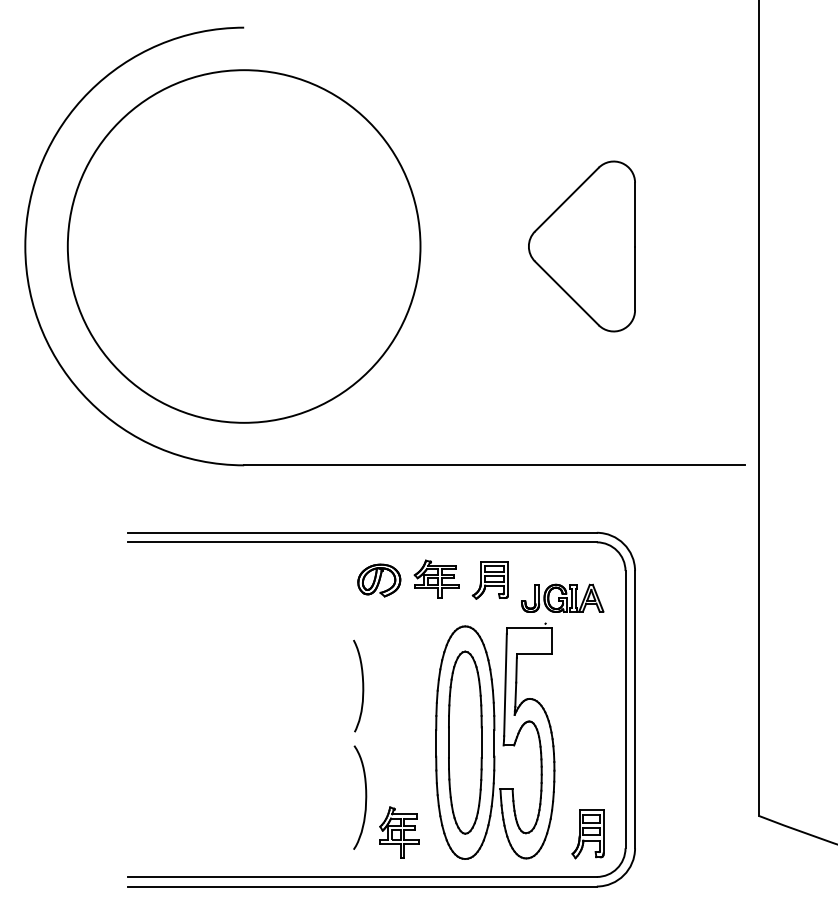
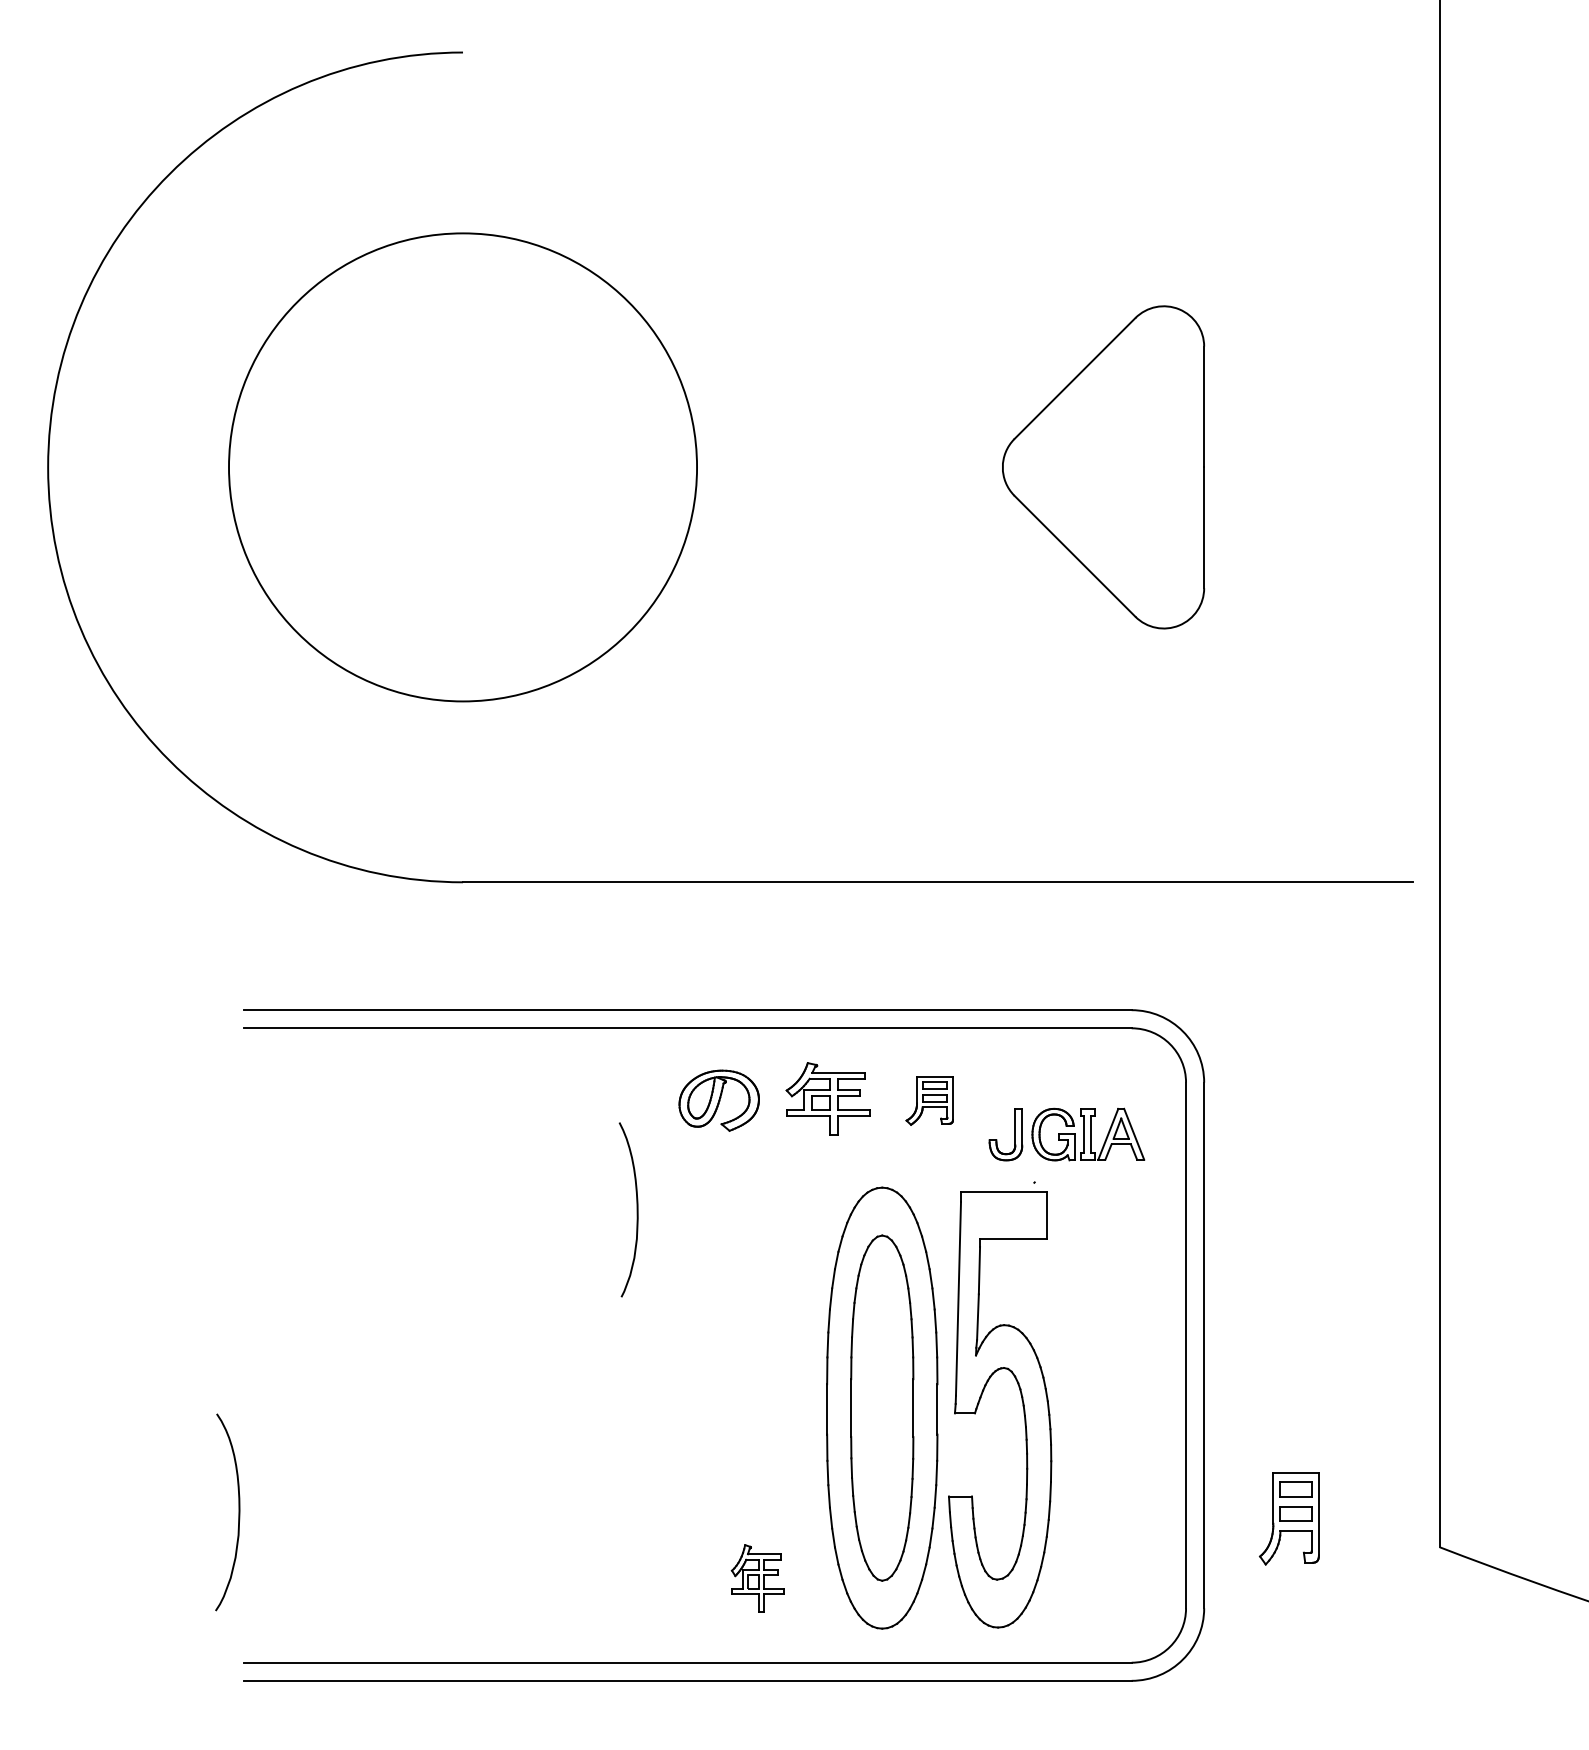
circle: (243, 246) -> (461, 467), size x0.7
part: (489, 580) -> (928, 1100), size x0.7
curve: (362, 685) -> (636, 1208), moved
curve: (365, 797) -> (238, 1512), moved
part: (399, 832) -> (757, 1578), size x0.7
part: (587, 834) -> (1288, 1519), moved

